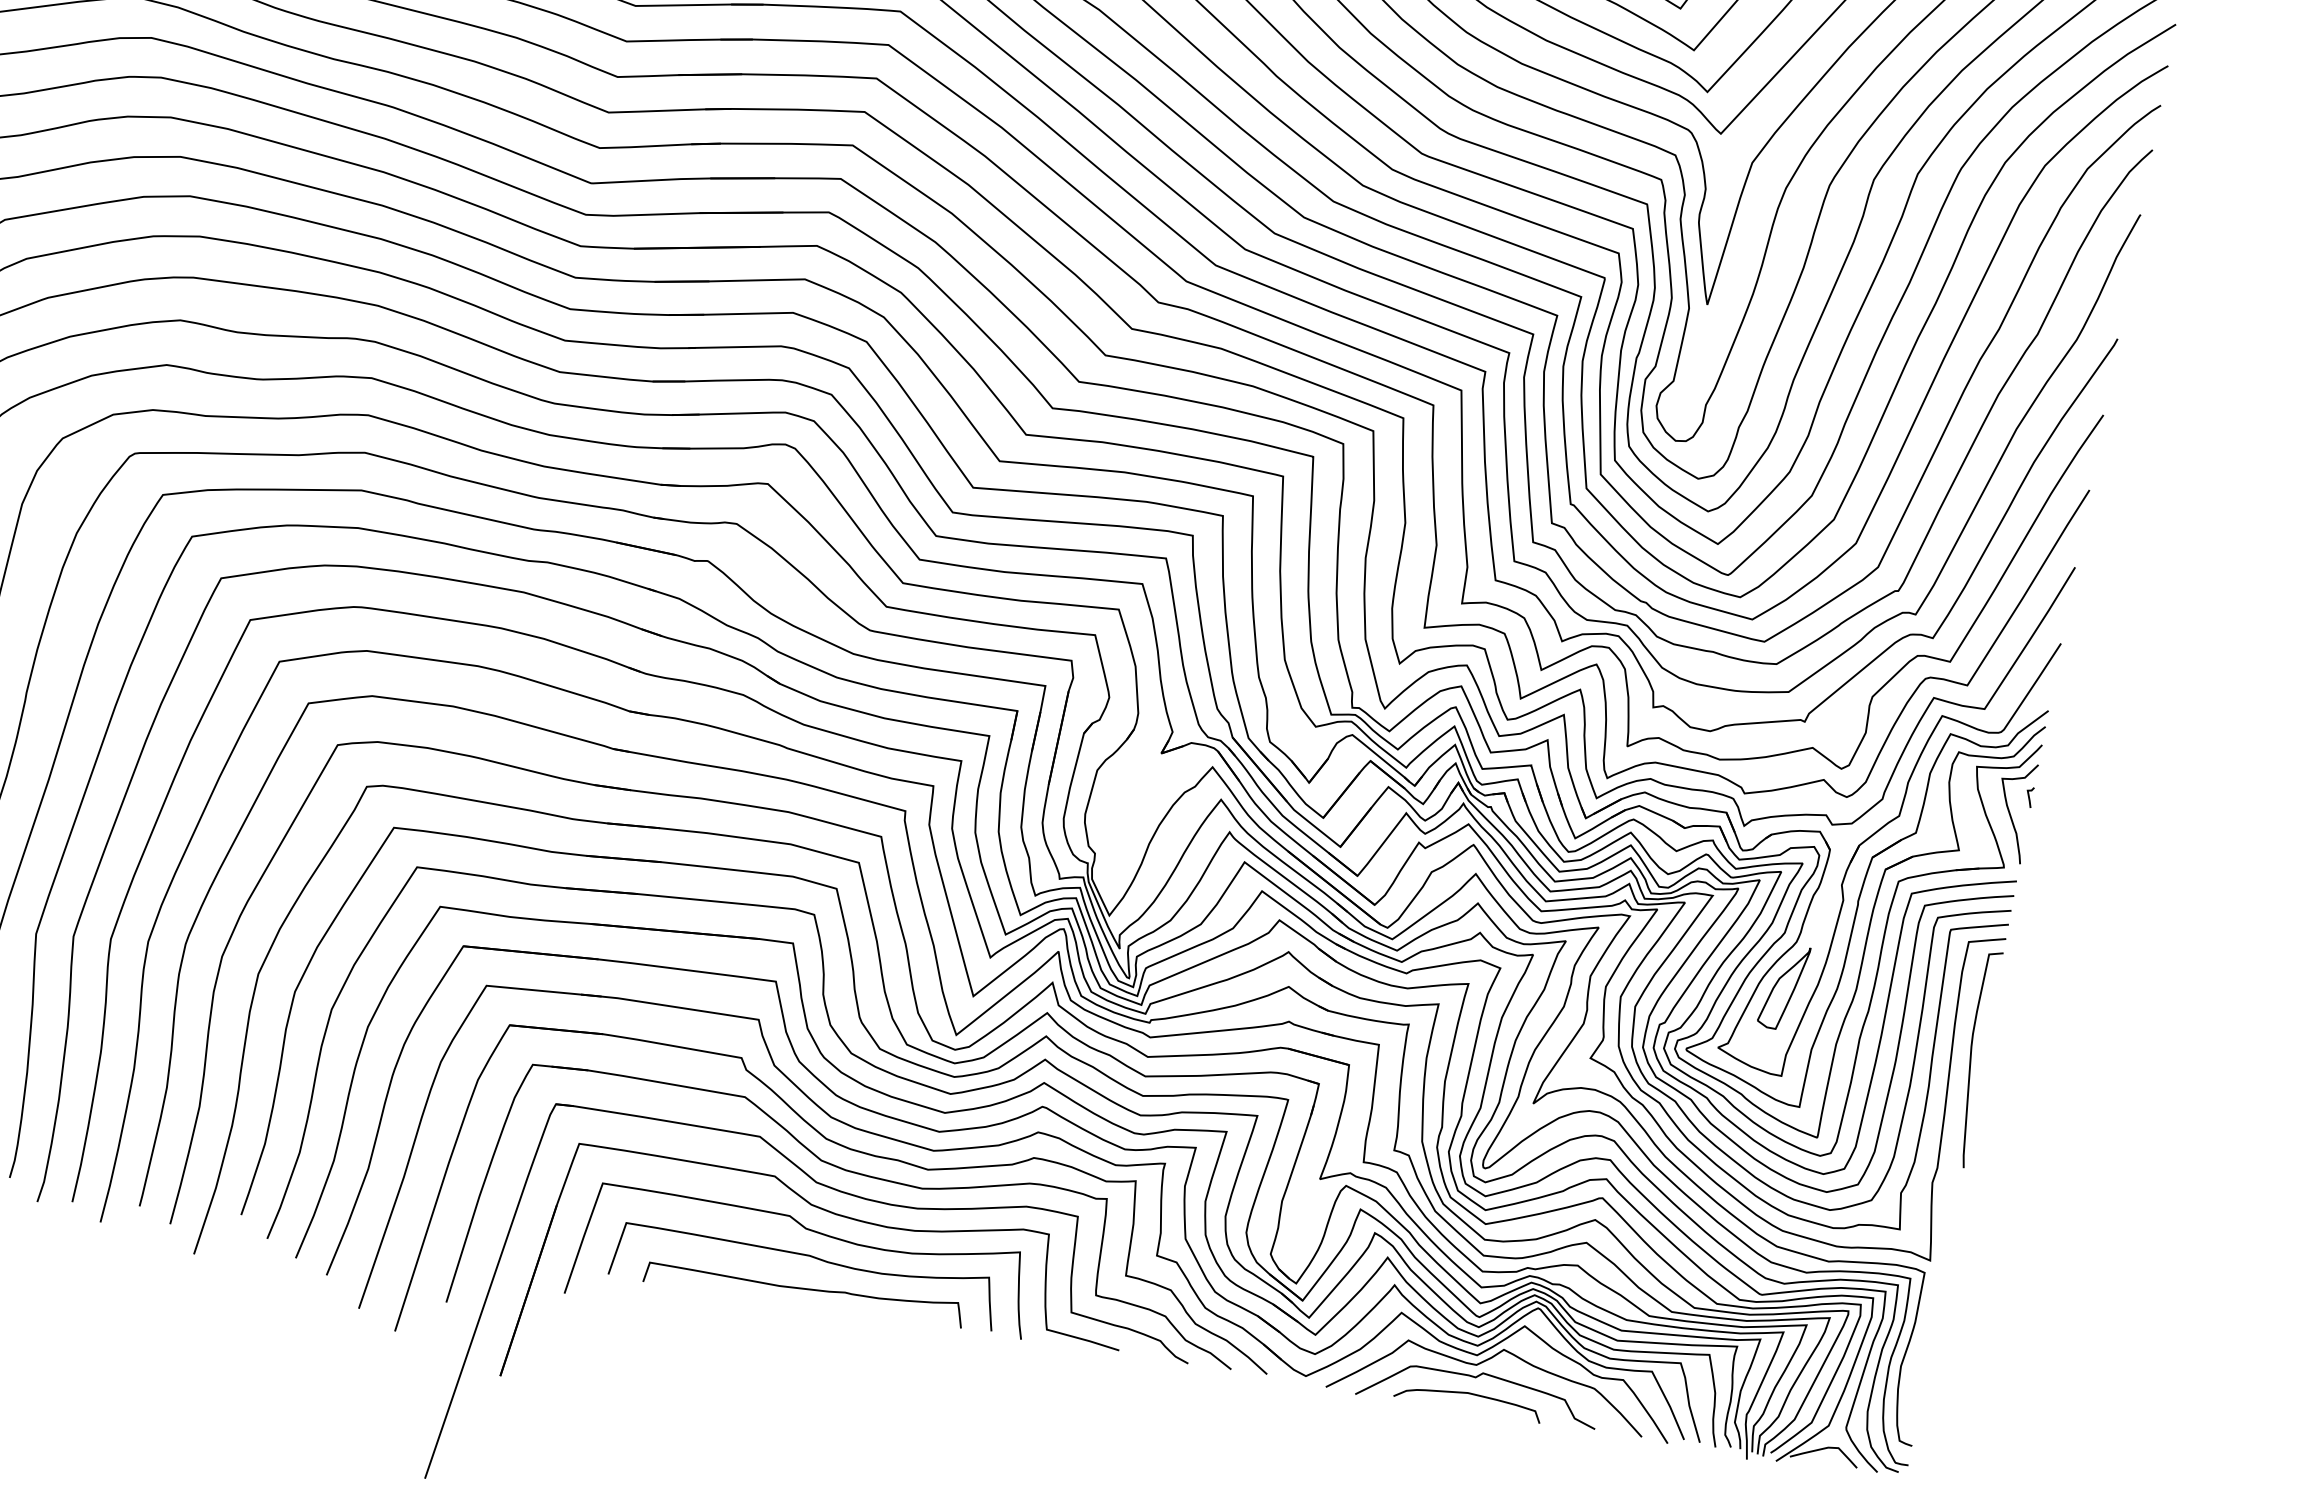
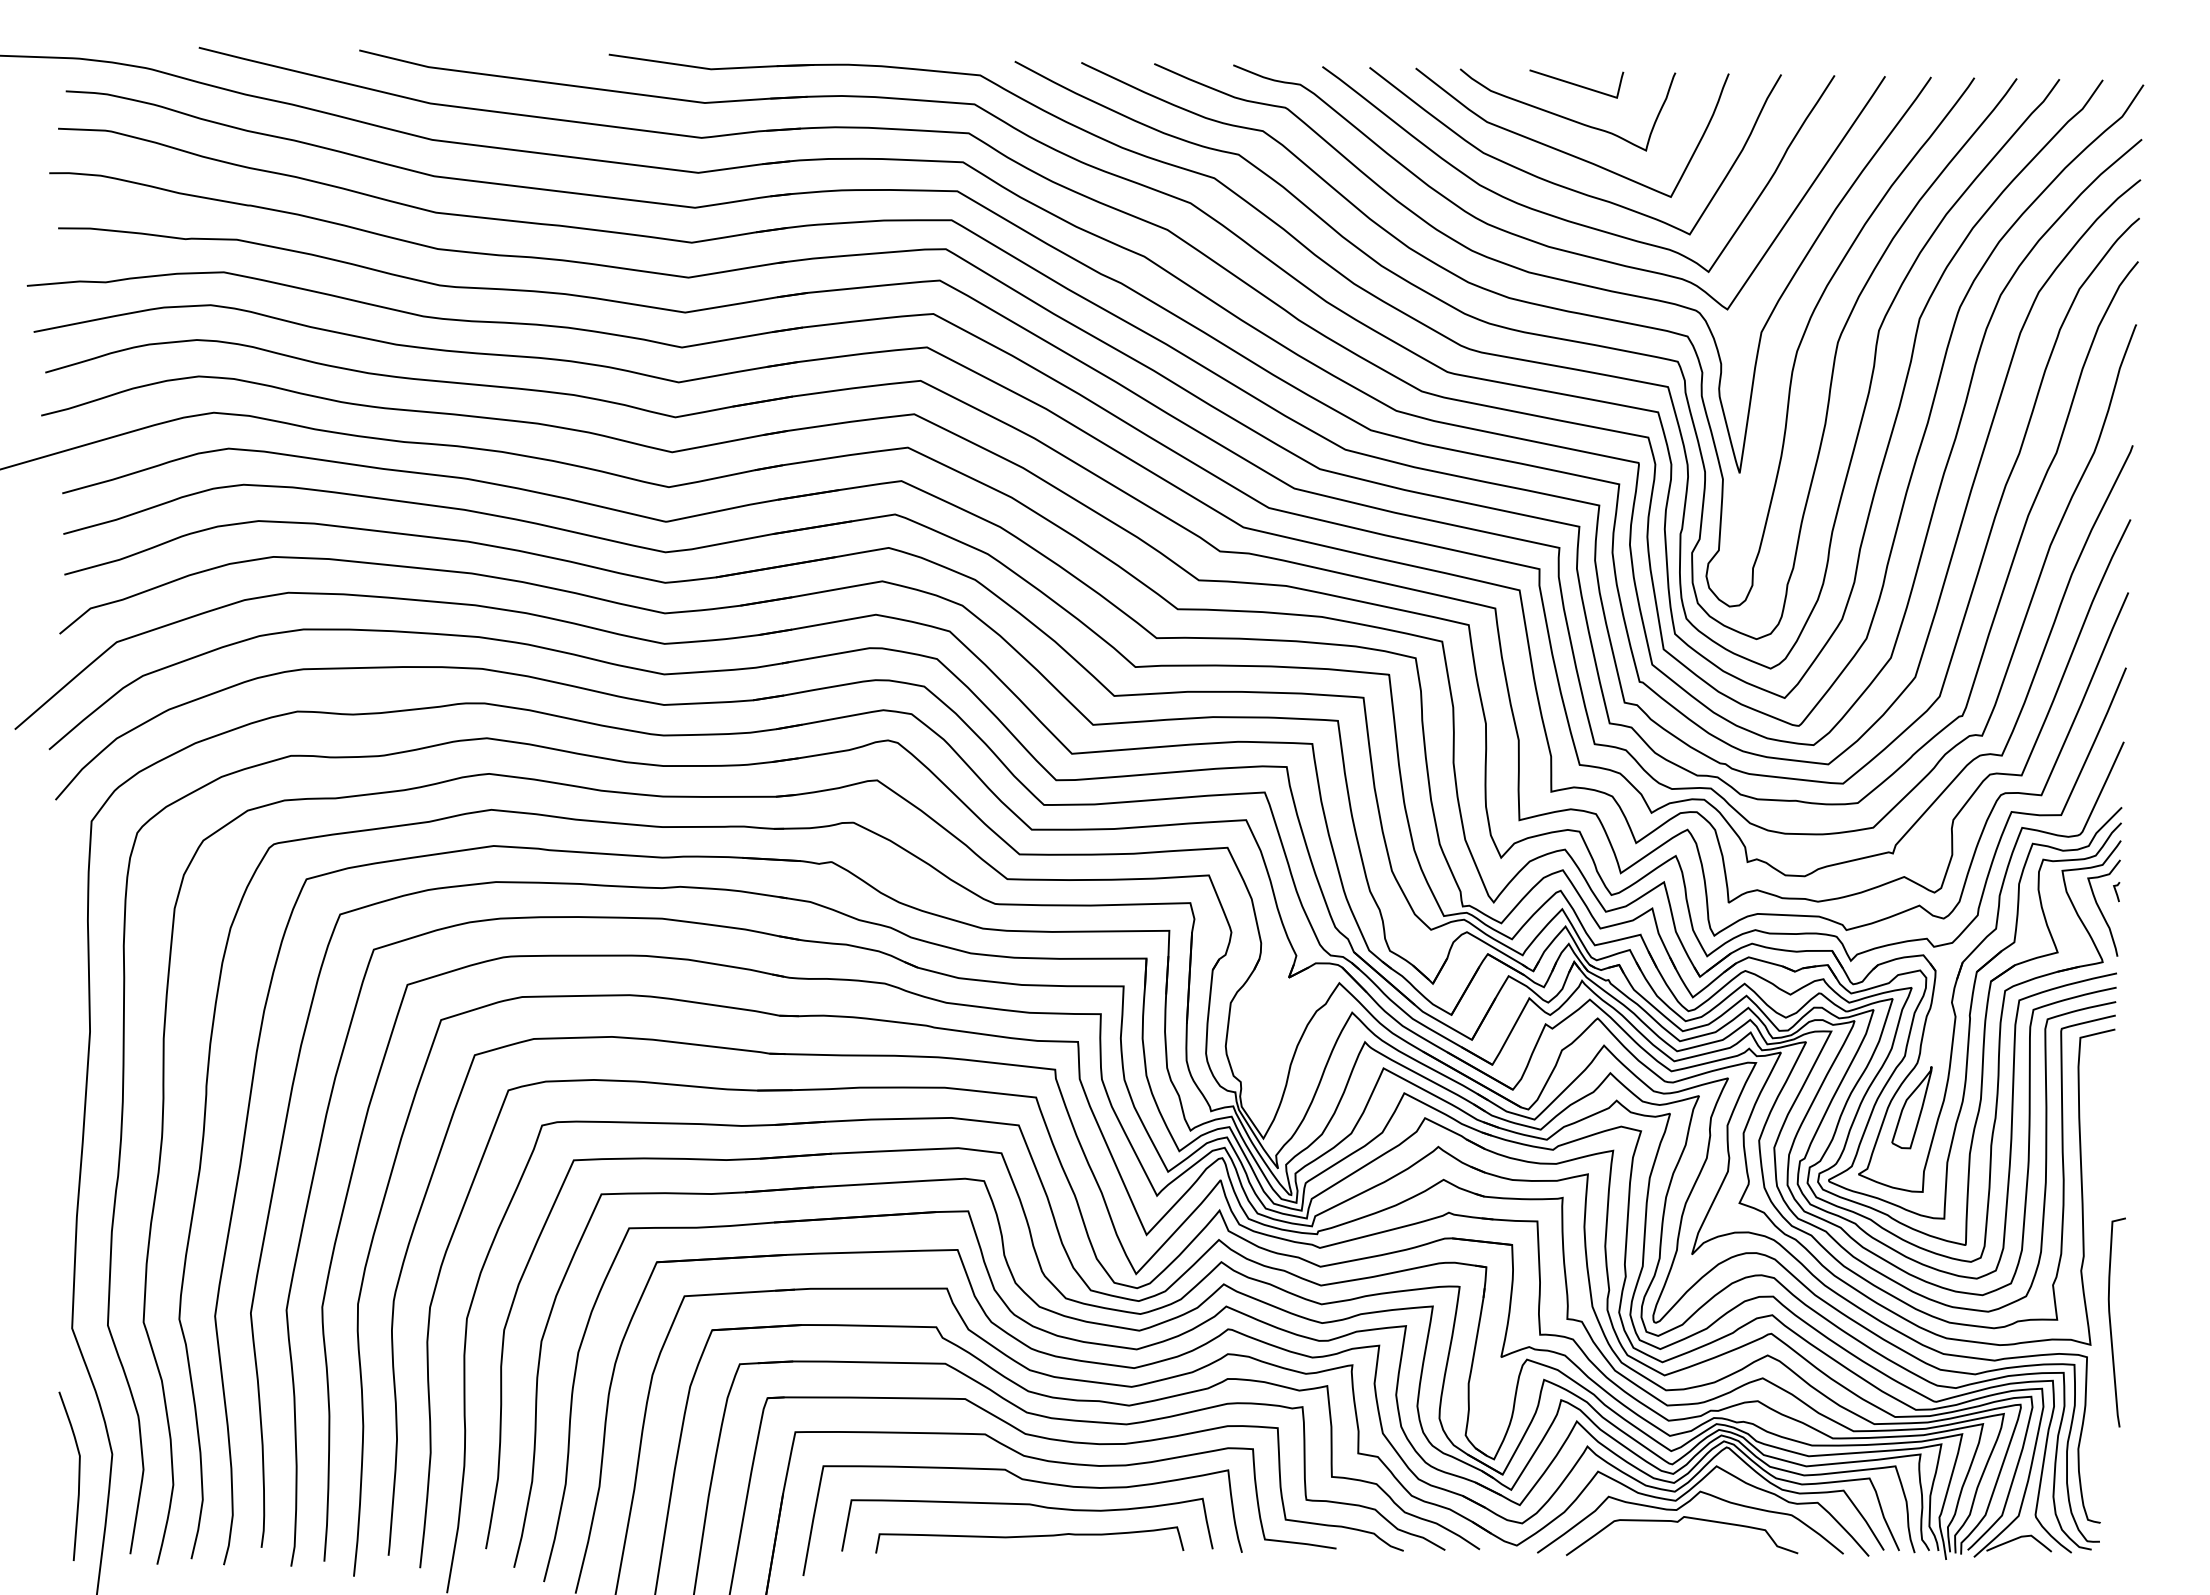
curve: (1971, 1059) -> (2111, 1323), moved
curve: (1468, 1393) -> (1673, 1538), removed

